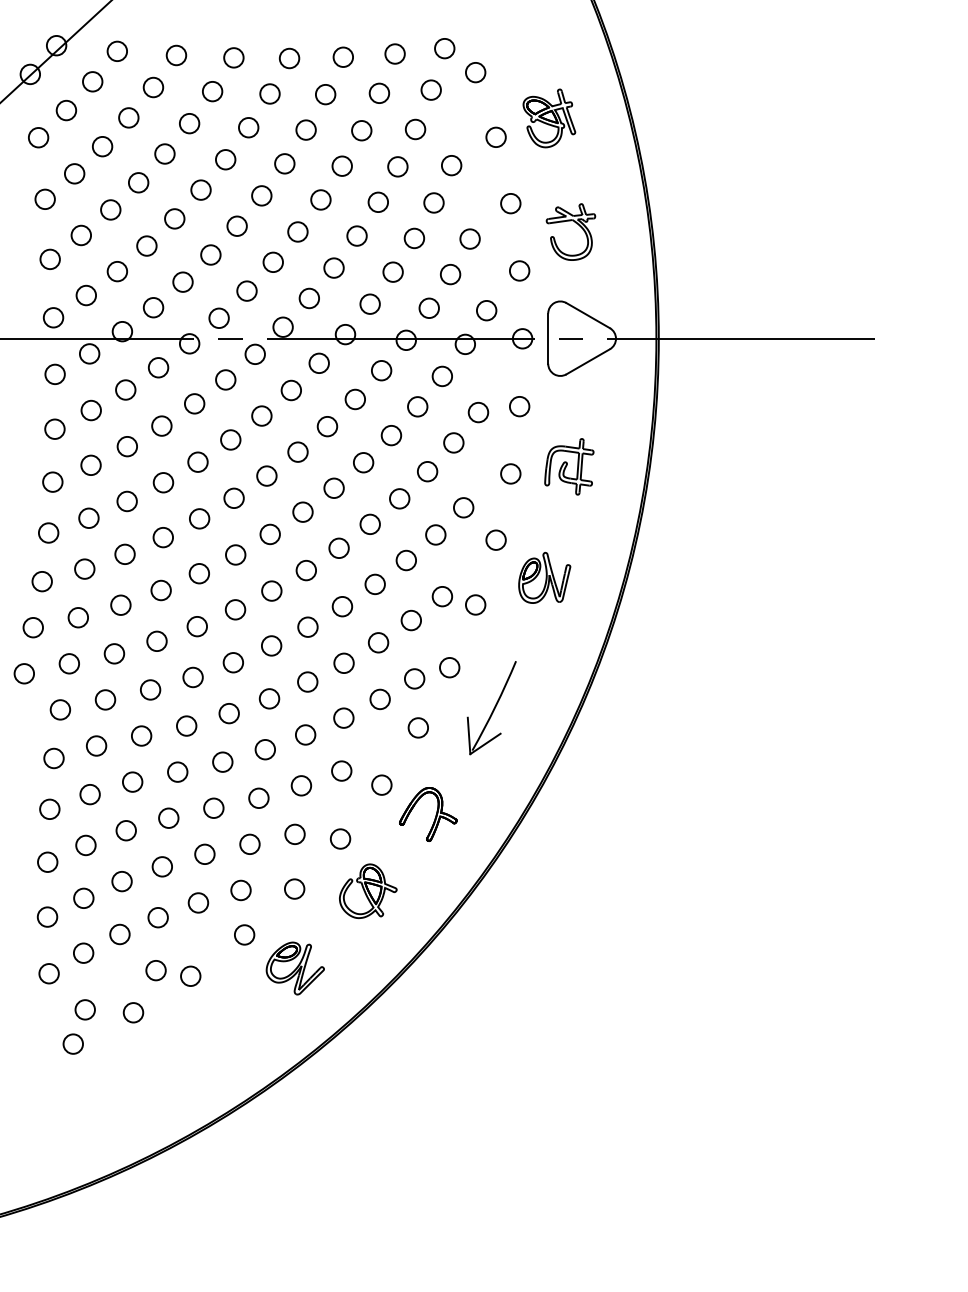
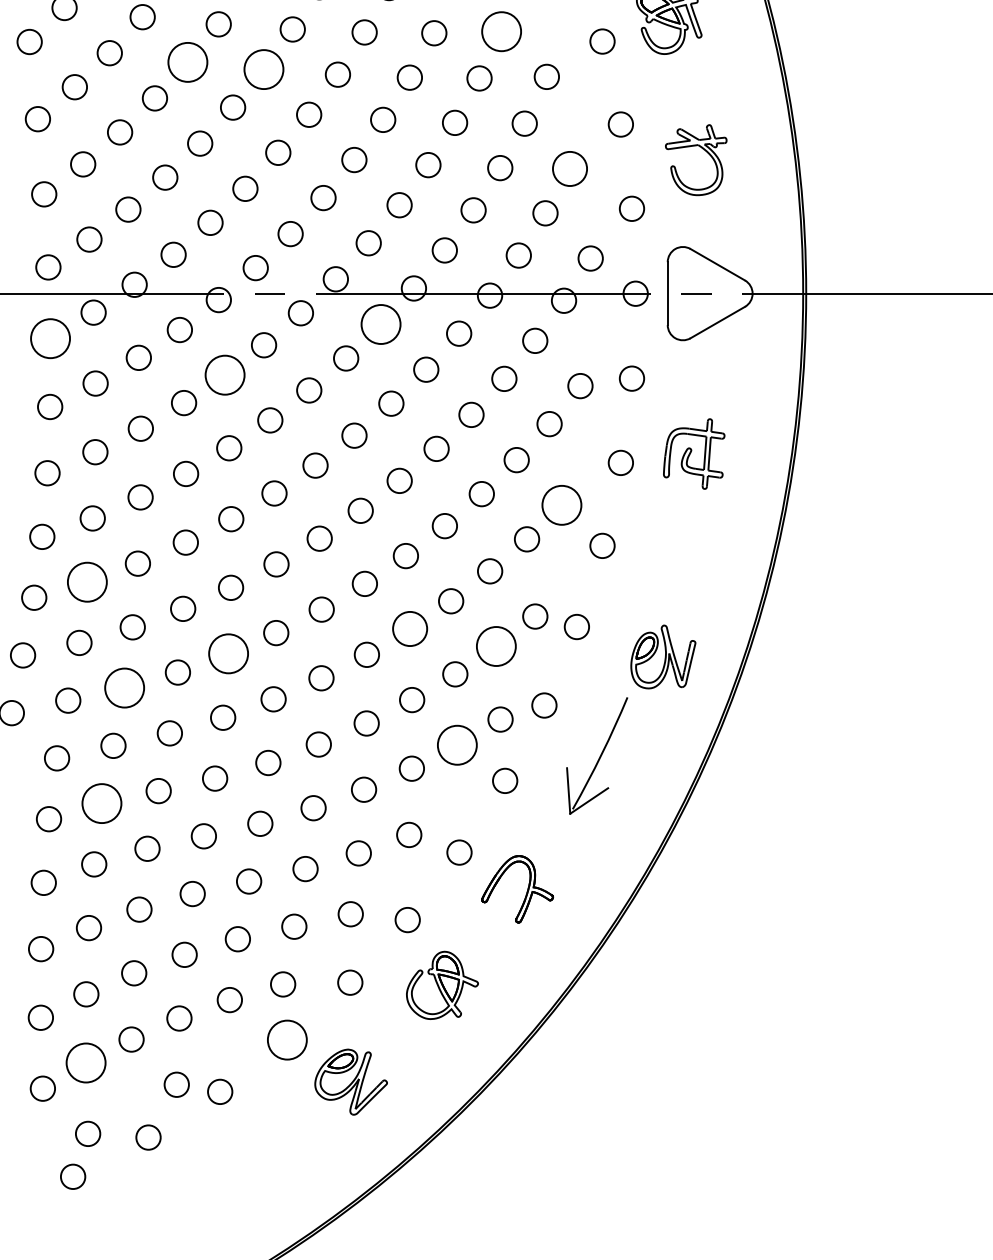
circle: (415, 129) -> (501, 31), size x1.6
circle: (164, 153) -> (187, 61), size x1.6
circle: (225, 159) -> (263, 69), size x1.6
circle: (469, 238) -> (569, 168), size x1.4
circle: (318, 363) -> (380, 324), size x1.6
circle: (54, 373) -> (49, 337), size x1.6
circle: (194, 403) -> (224, 374), size x1.6
circle: (463, 507) -> (561, 504), size x1.6
circle: (84, 568) -> (87, 581), size x1.6
part: (544, 577) -> (663, 656), moved
circle: (342, 606) -> (410, 628), size x1.4
circle: (411, 620) -> (496, 646), size x1.6
circle: (196, 626) -> (227, 653), size x1.6
circle: (114, 653) -> (124, 687), size x1.6
circle: (379, 699) -> (456, 745), size x1.6
circle: (96, 745) -> (102, 802), size x1.6
circle: (244, 934) -> (287, 1039), size x1.6
circle: (83, 952) -> (85, 1062), size x1.6

